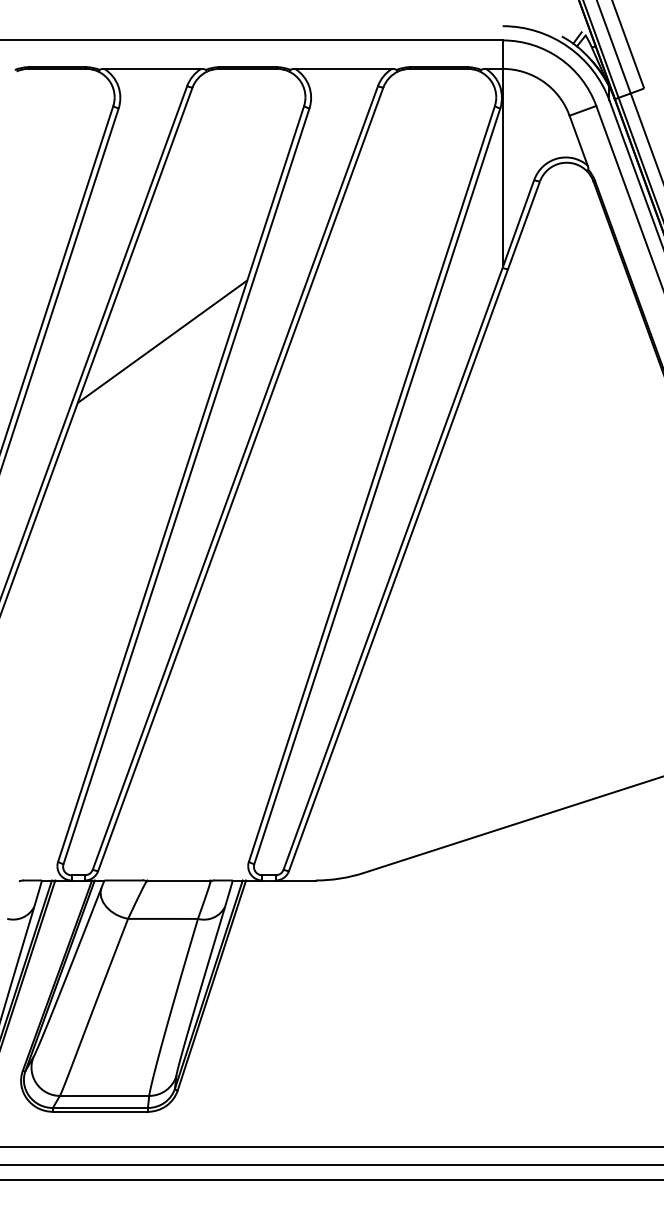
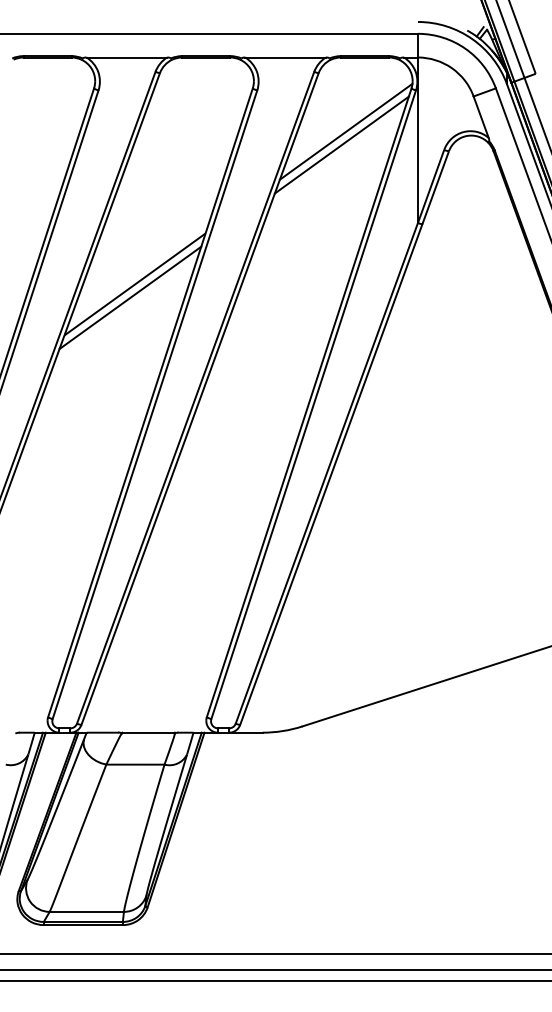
line: (415, 157) -> (345, 131), added
line: (410, 173) -> (341, 144), added
line: (156, 357) -> (130, 297), added

